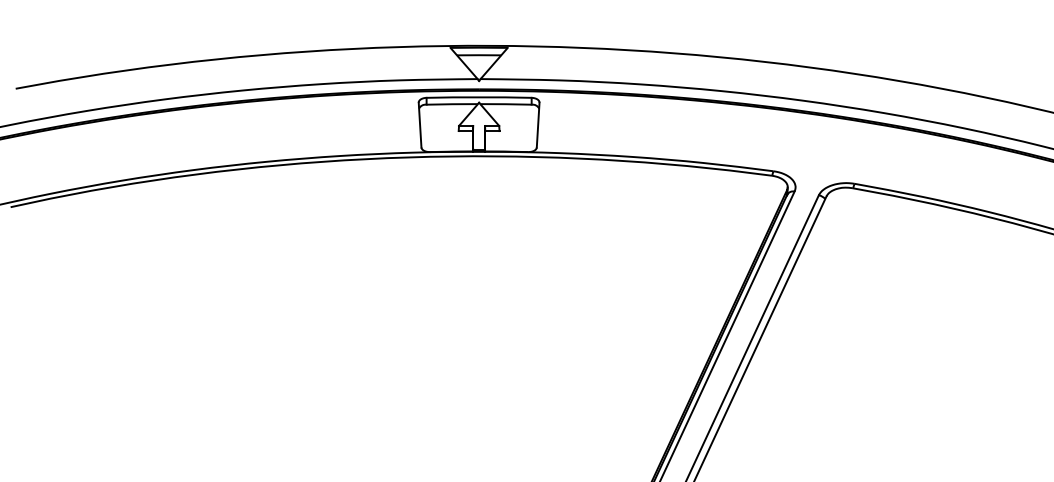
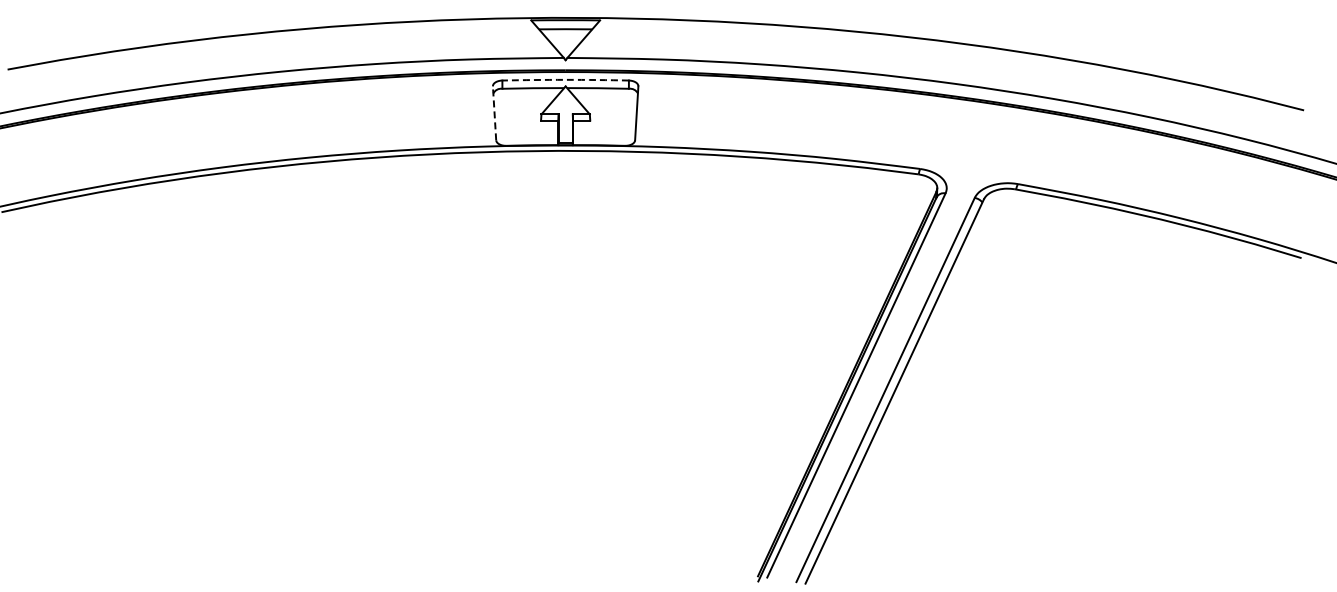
arc: (479, 96) -> (565, 79), solid -> dashed
line: (420, 124) -> (494, 112), solid -> dashed

